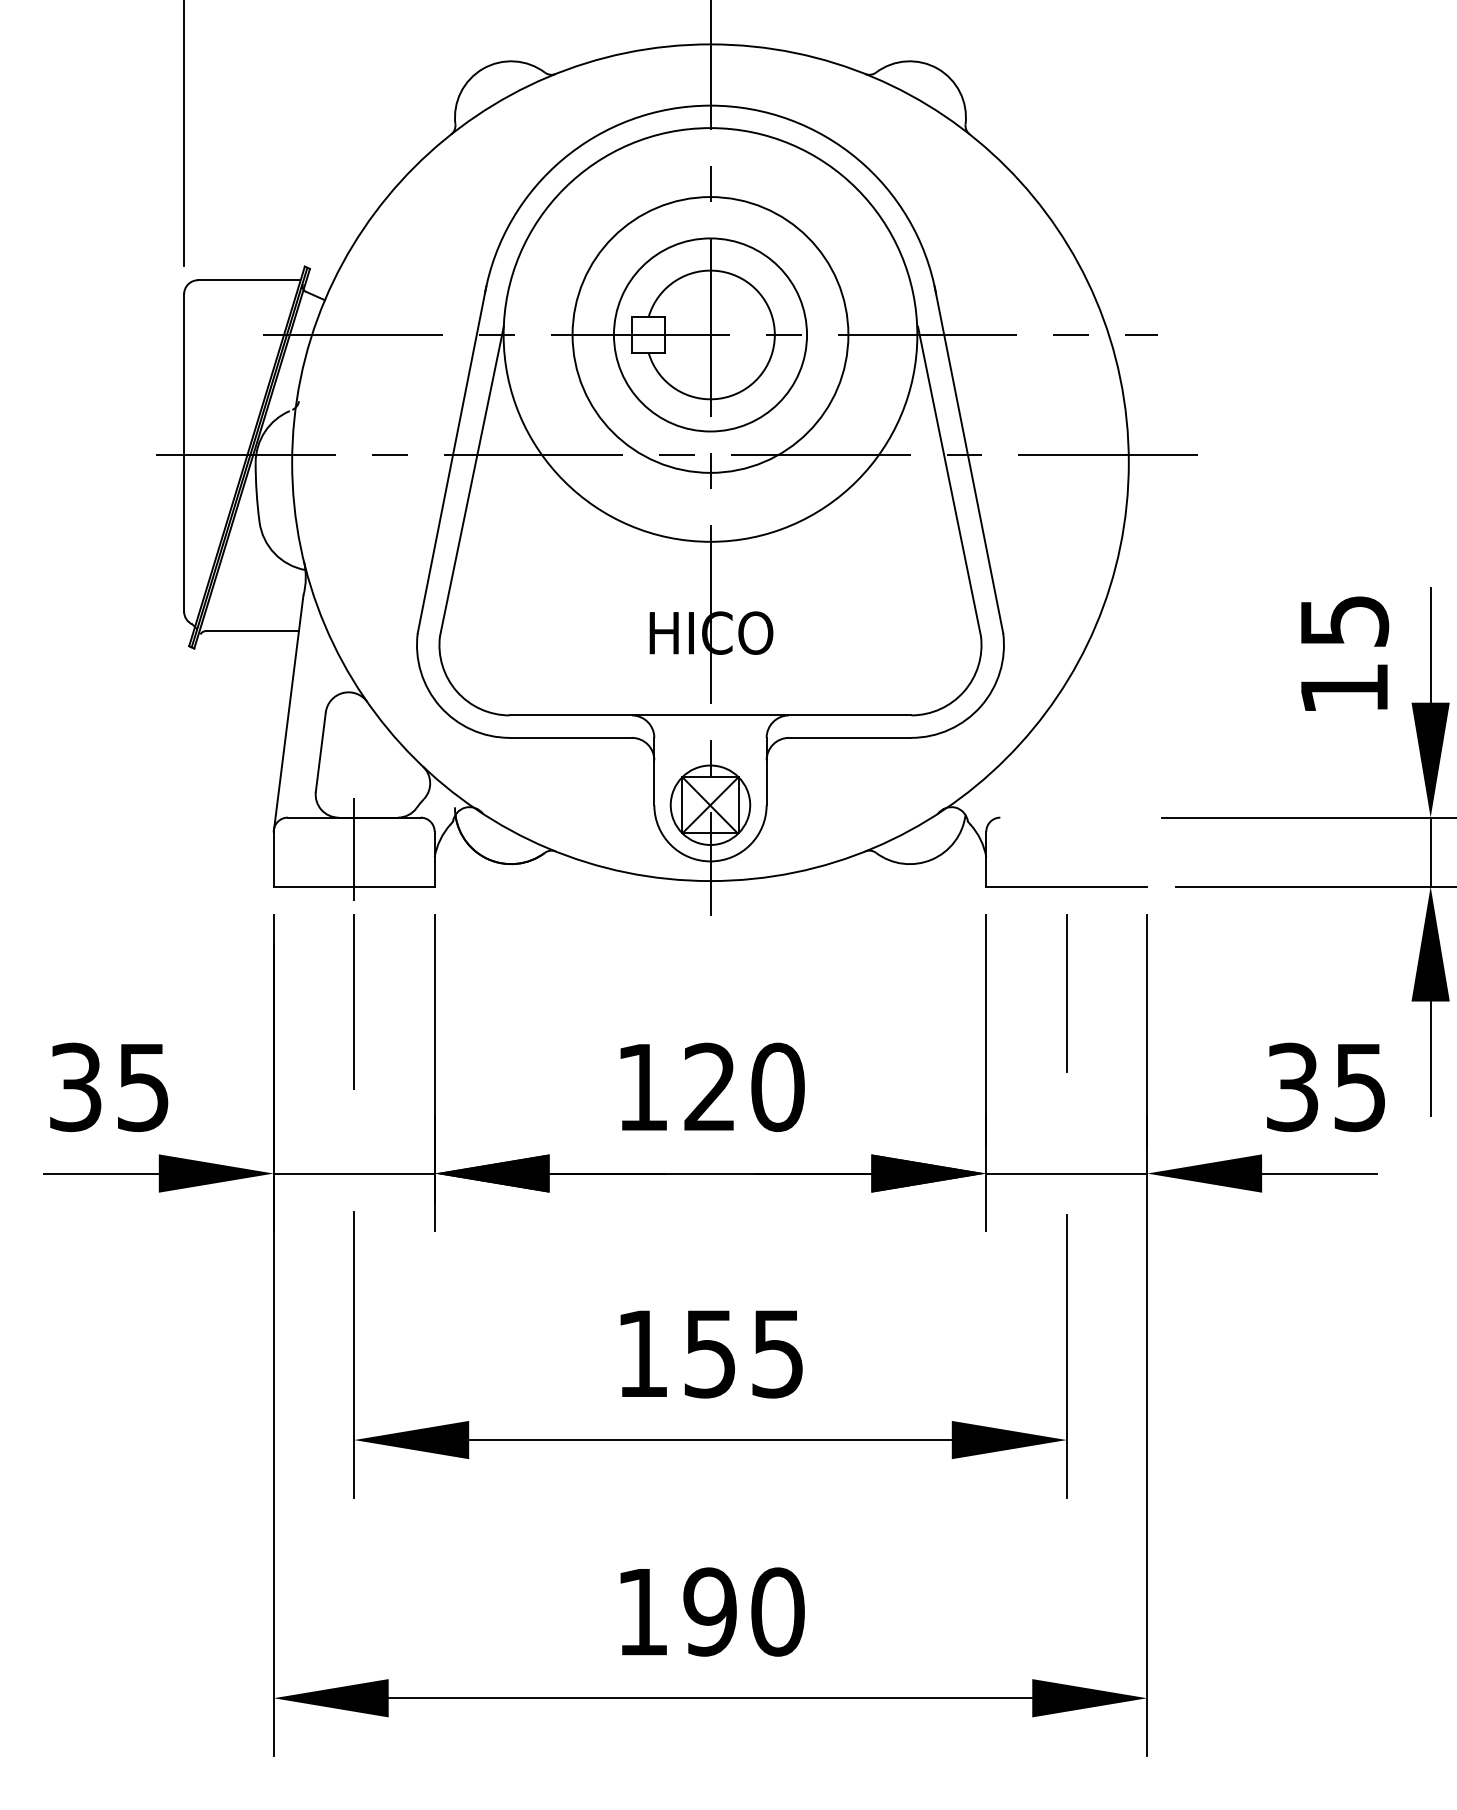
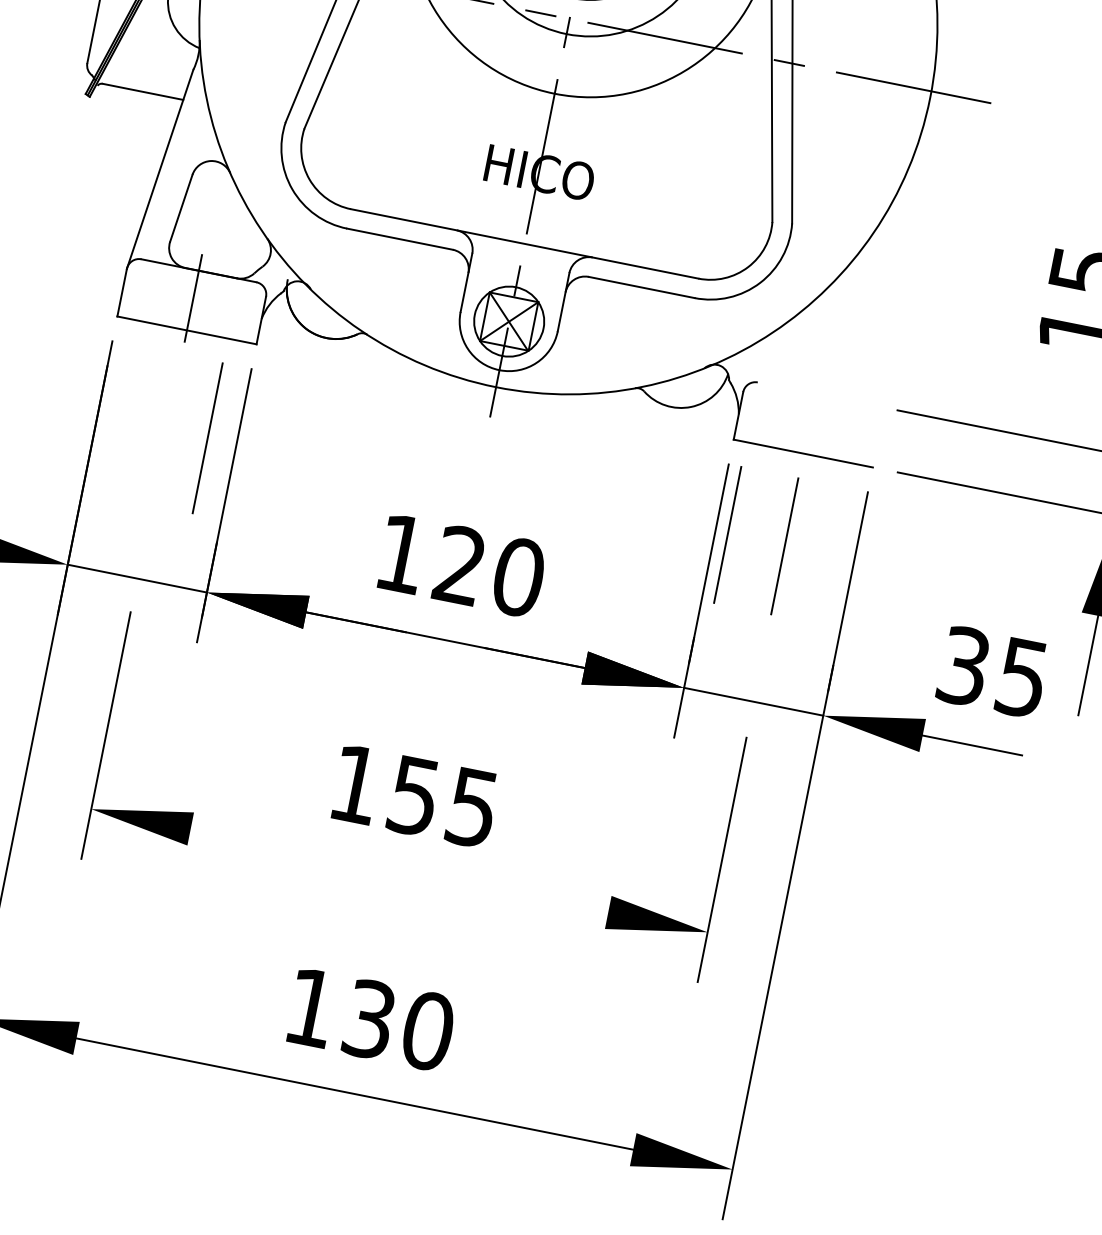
line: (1000, 993) -> (727, 534), added
line: (353, 1001) -> (207, 437), moved
line: (710, 1440) -> (399, 871), removed
text: (709, 1611) -> (369, 1018), 190 -> 130

